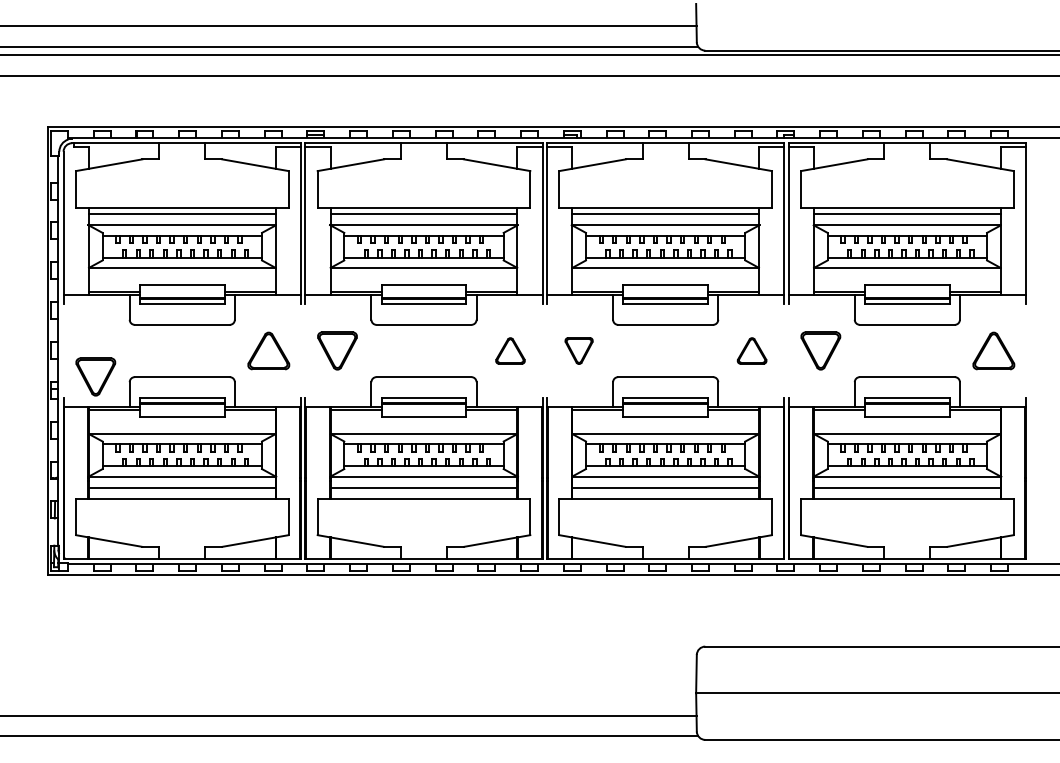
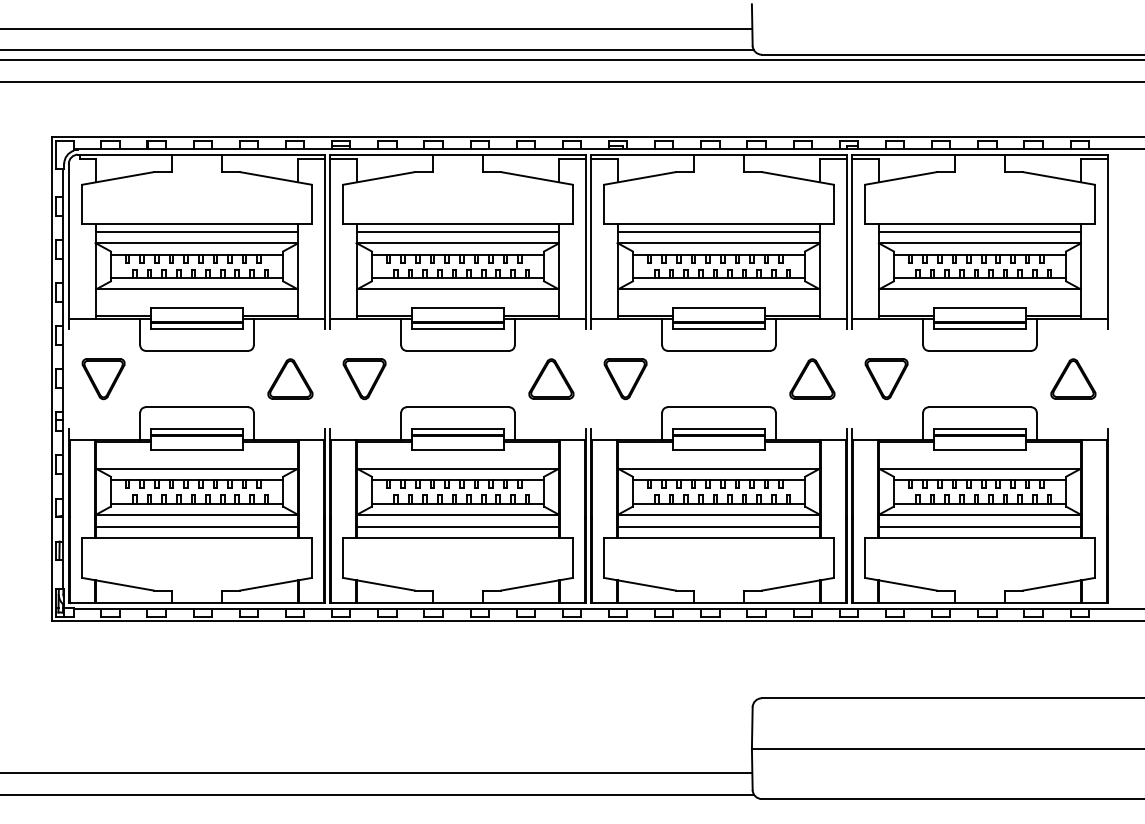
part: (510, 350) -> (551, 378), size x1.43
part: (578, 350) -> (624, 378), size x1.43
part: (751, 350) -> (811, 378), size x1.43
part: (95, 376) -> (103, 378), moved

